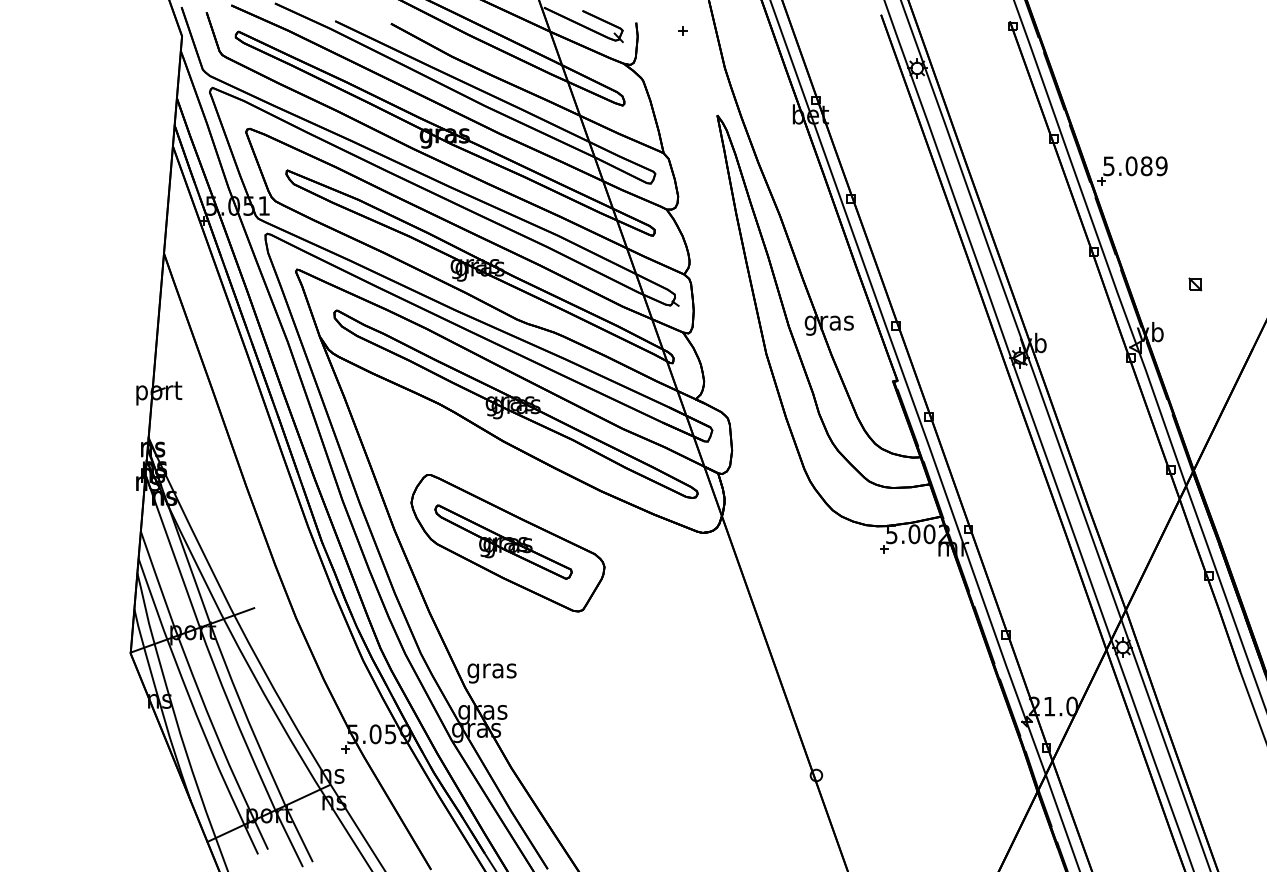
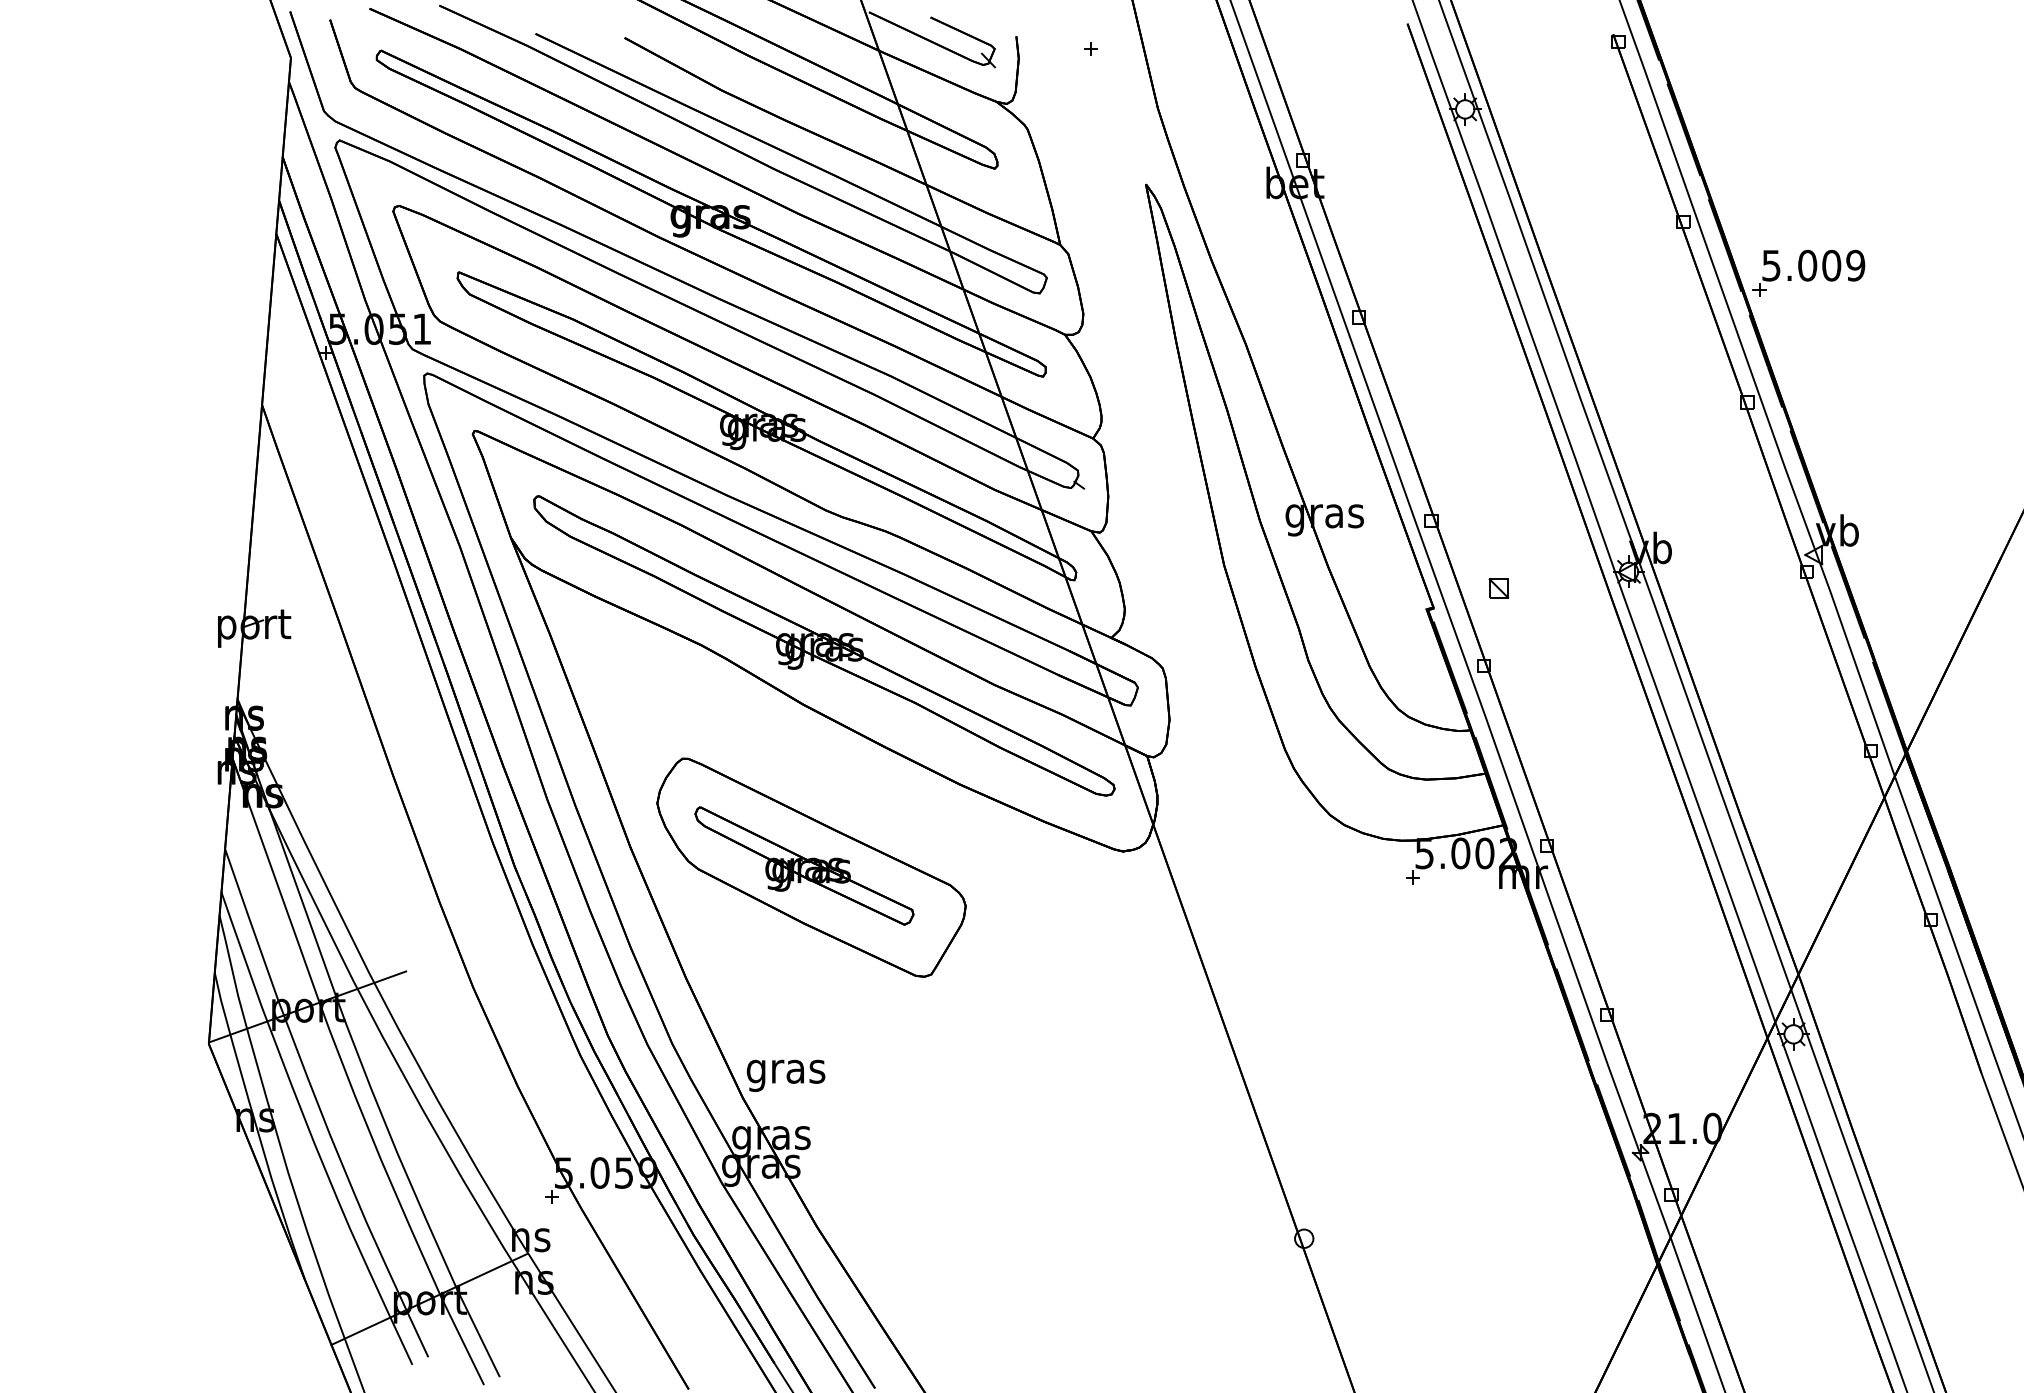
text: (1146, 165) -> (1831, 264), 5.089 -> 5.009
part: (1195, 284) -> (1499, 588), moved

